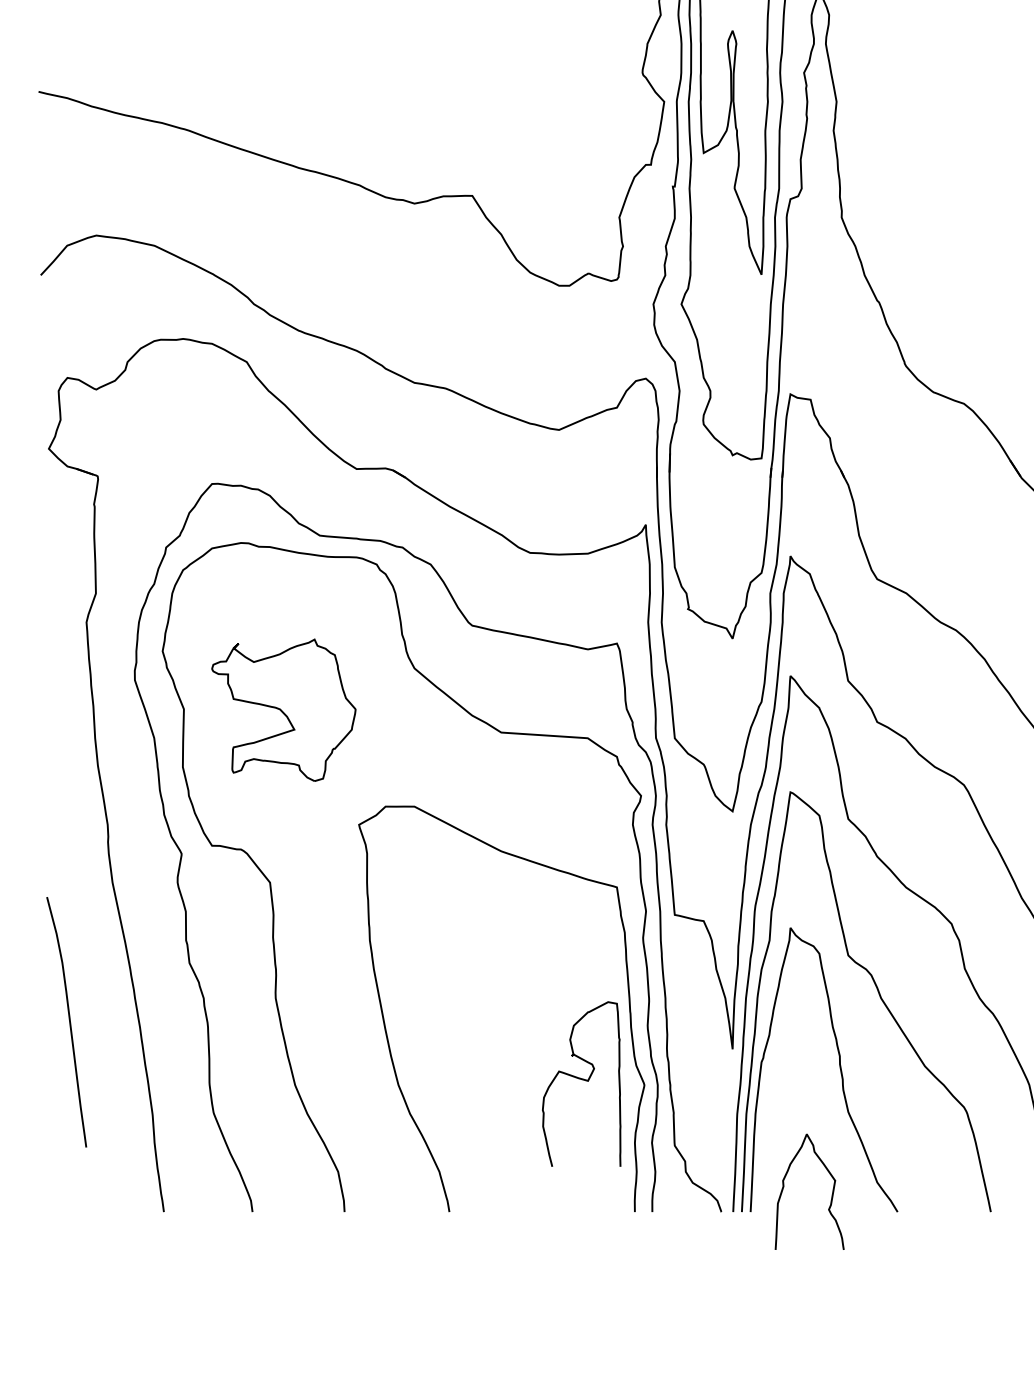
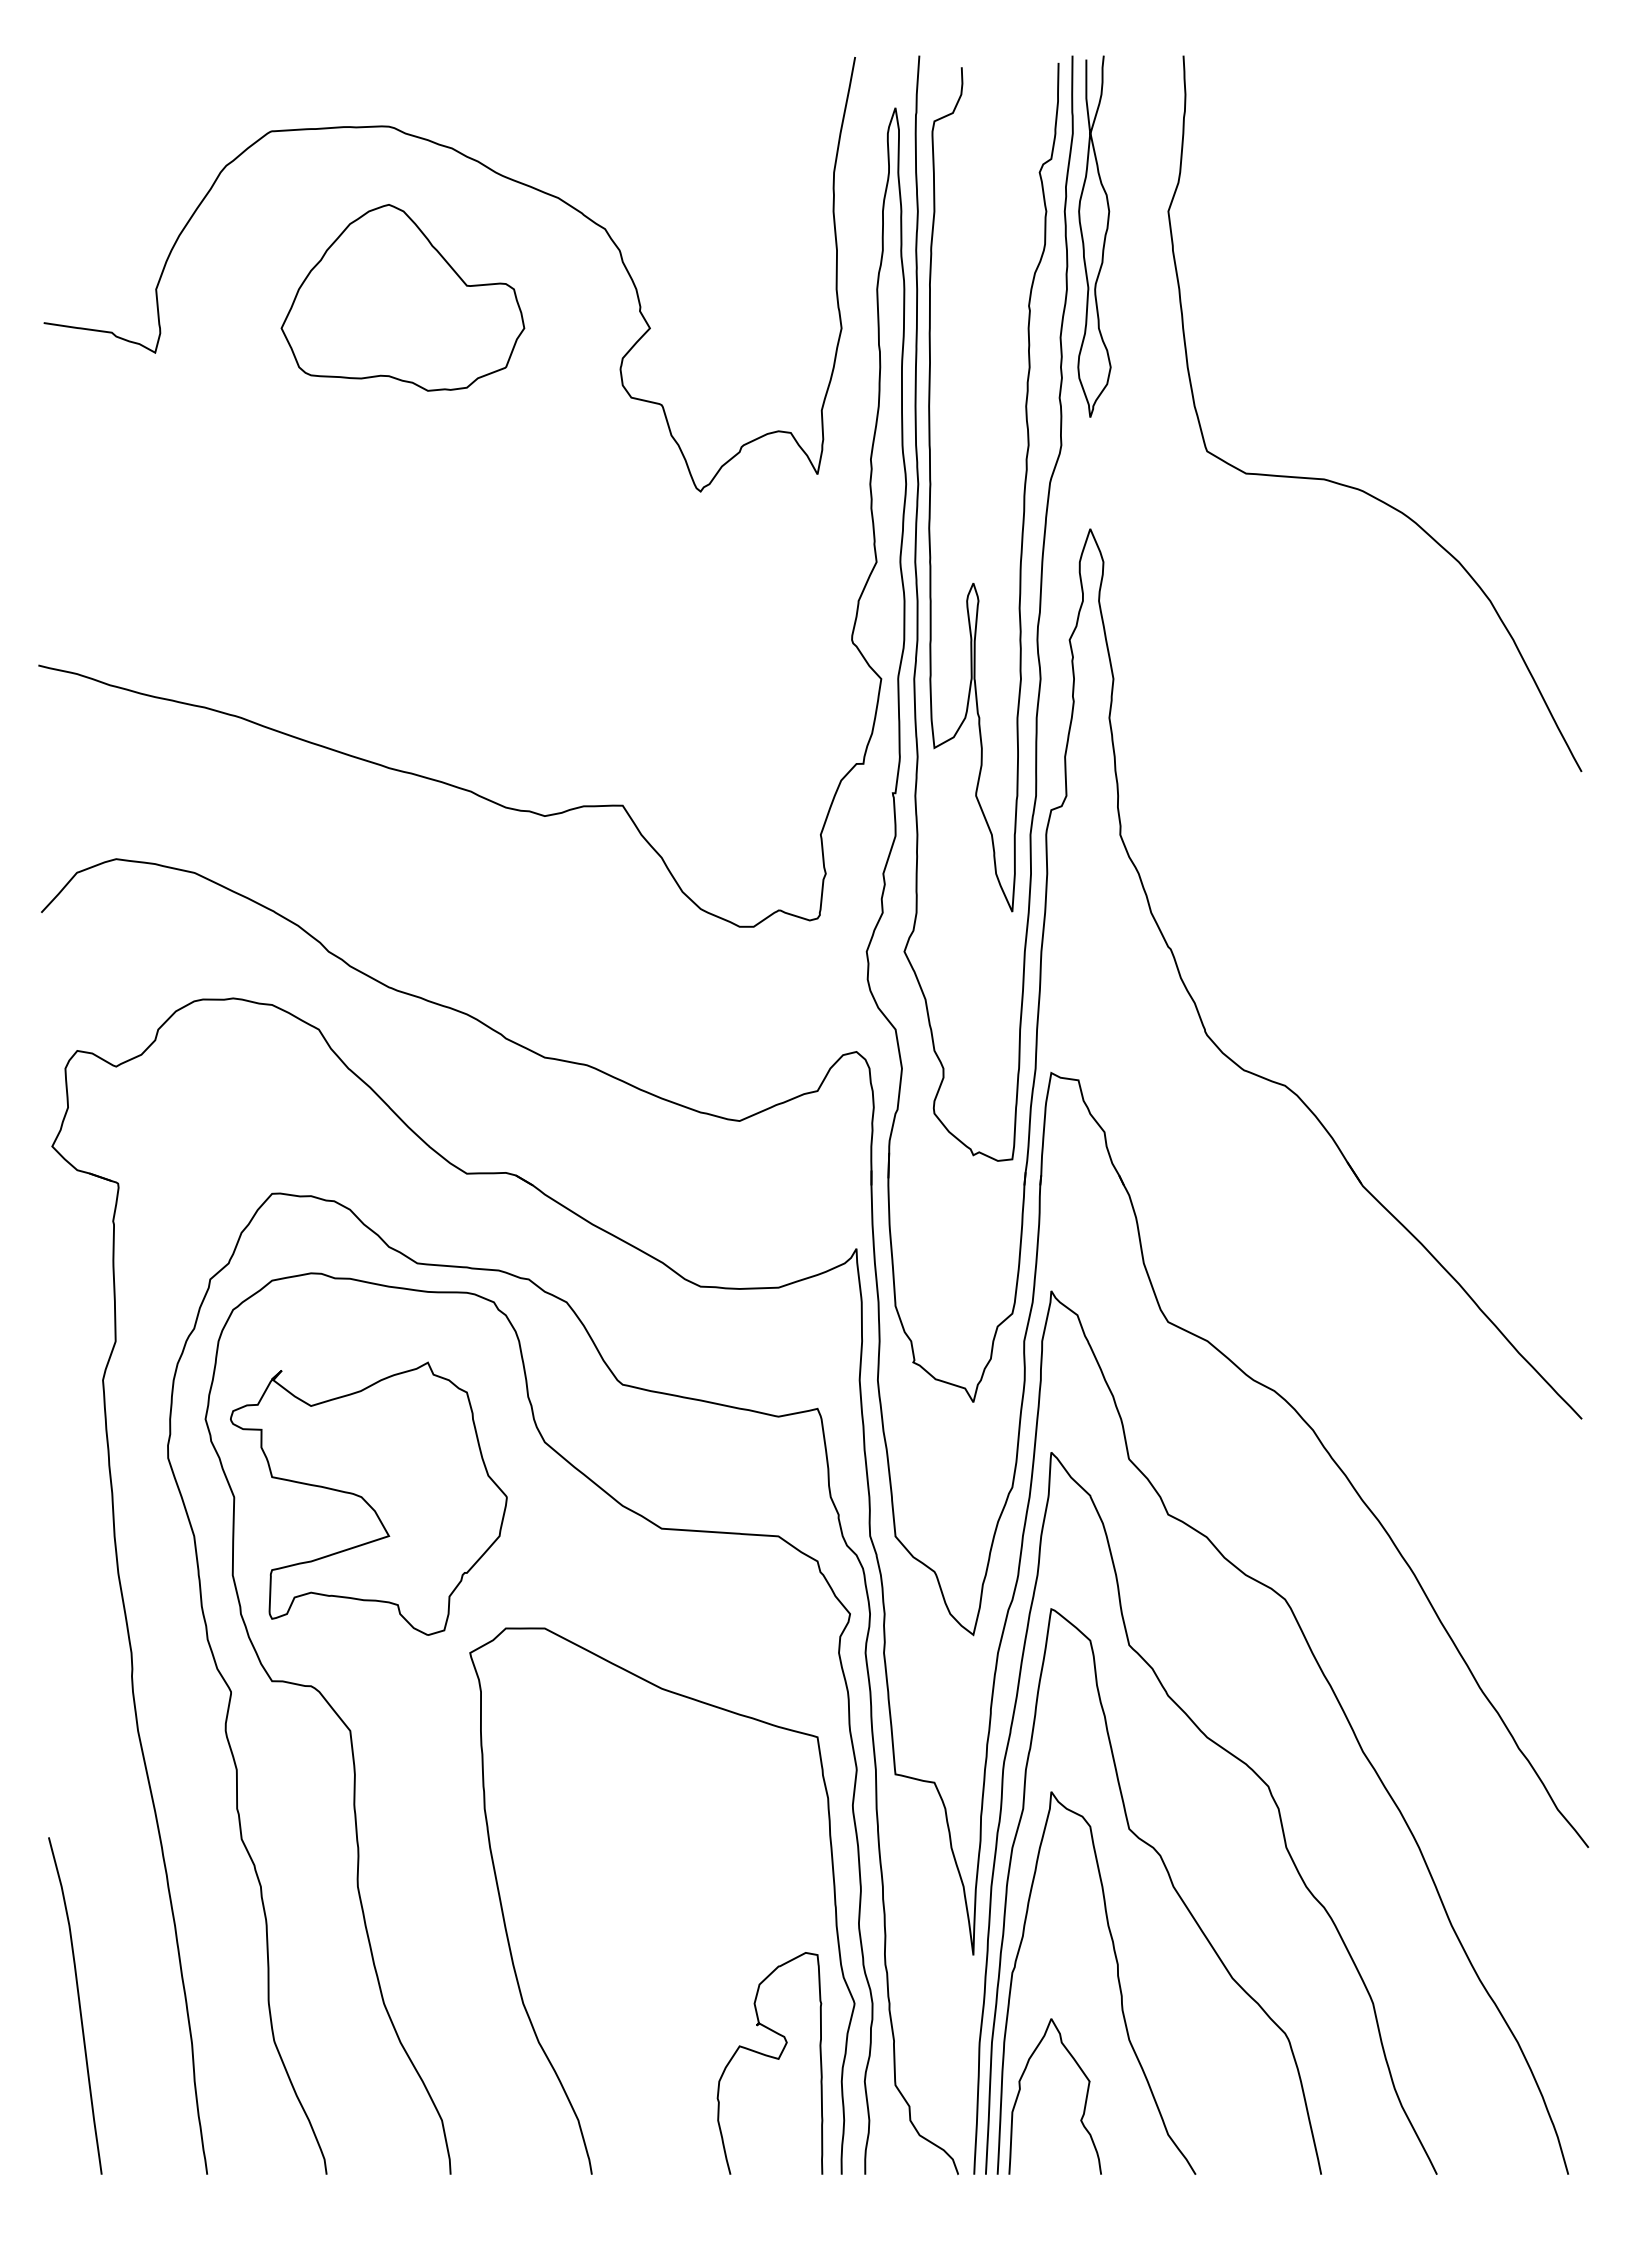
part: (283, 710) -> (368, 1498), size x1.43
curve: (69, 1021) -> (78, 2005), moved
curve: (583, 1080) -> (772, 2058), moved
curve: (831, 1197) -> (1084, 2103), moved

